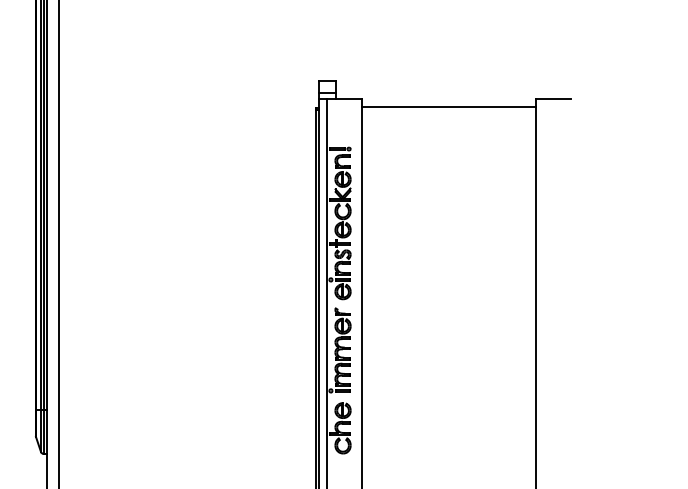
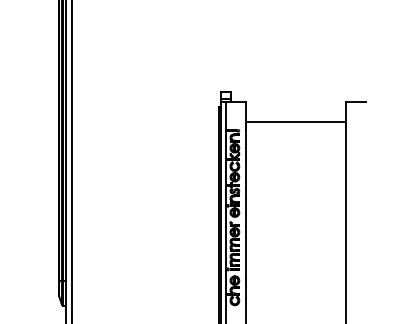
line: (448, 106) -> (295, 121), moved

